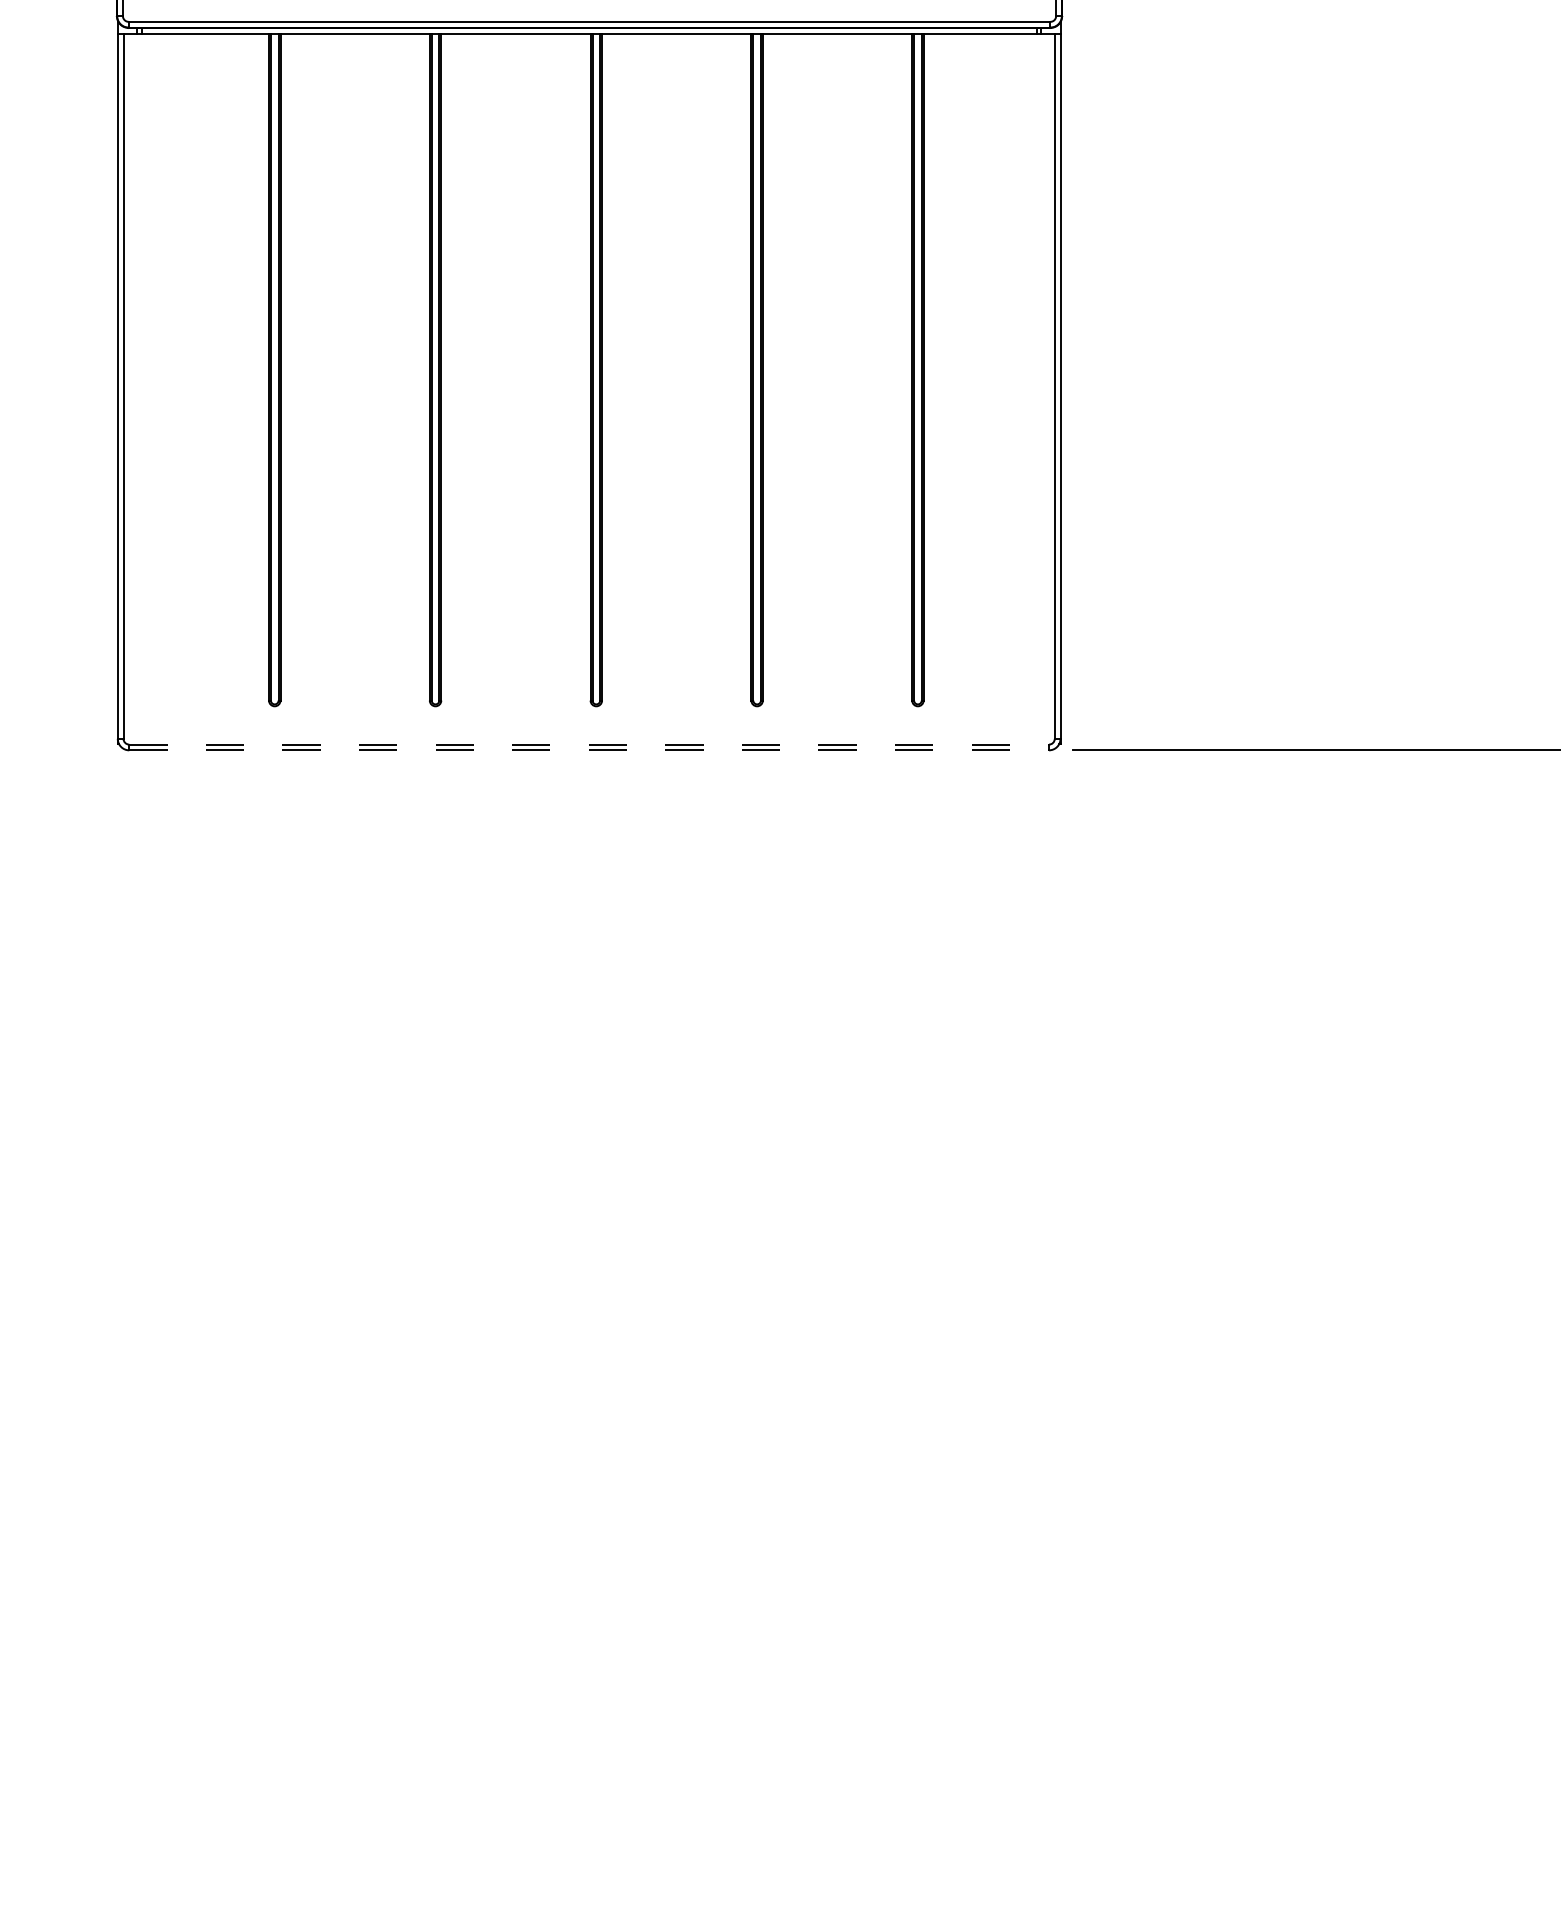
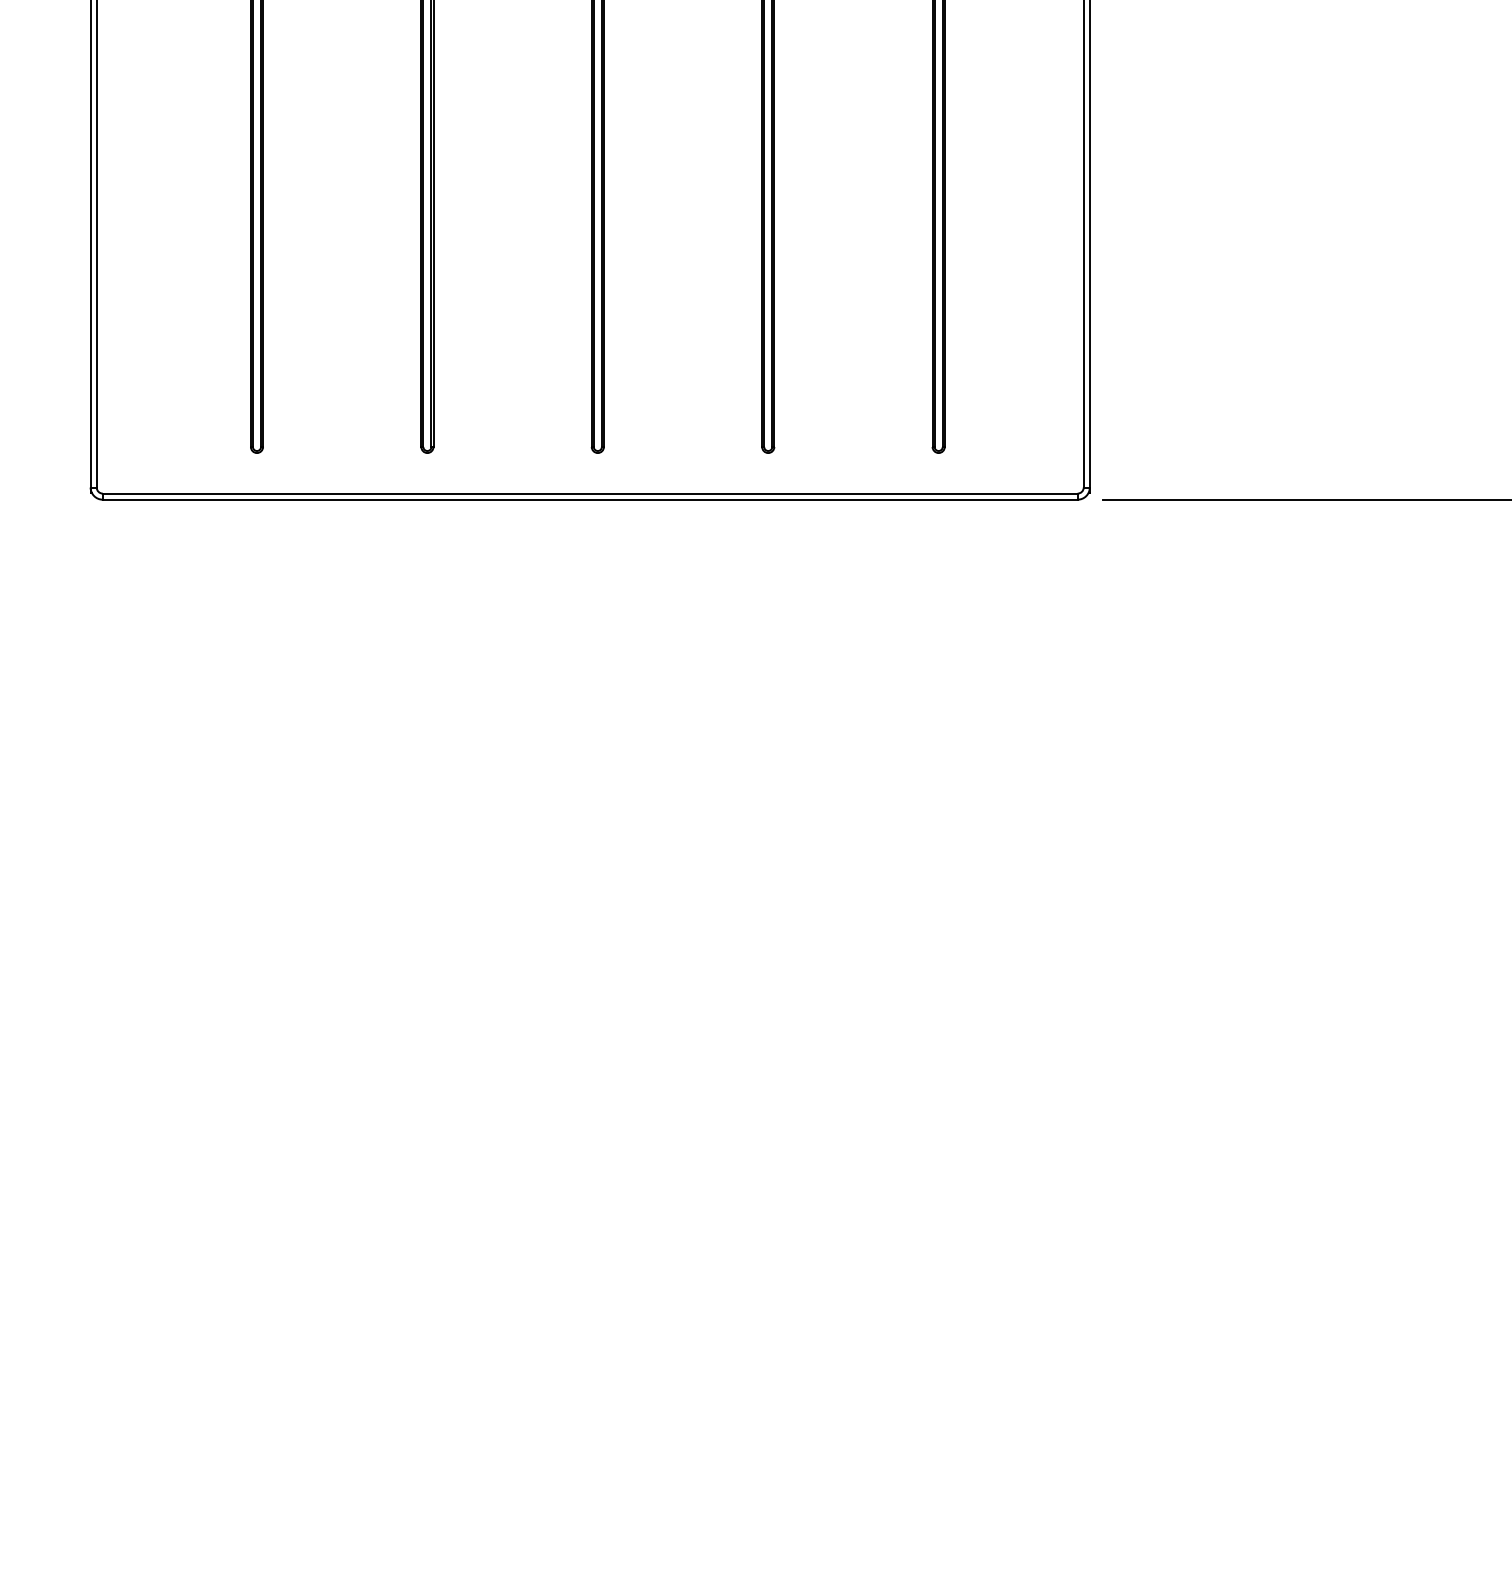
line: (589, 744) -> (590, 493), dashed -> solid
line: (589, 750) -> (590, 499), dashed -> solid

